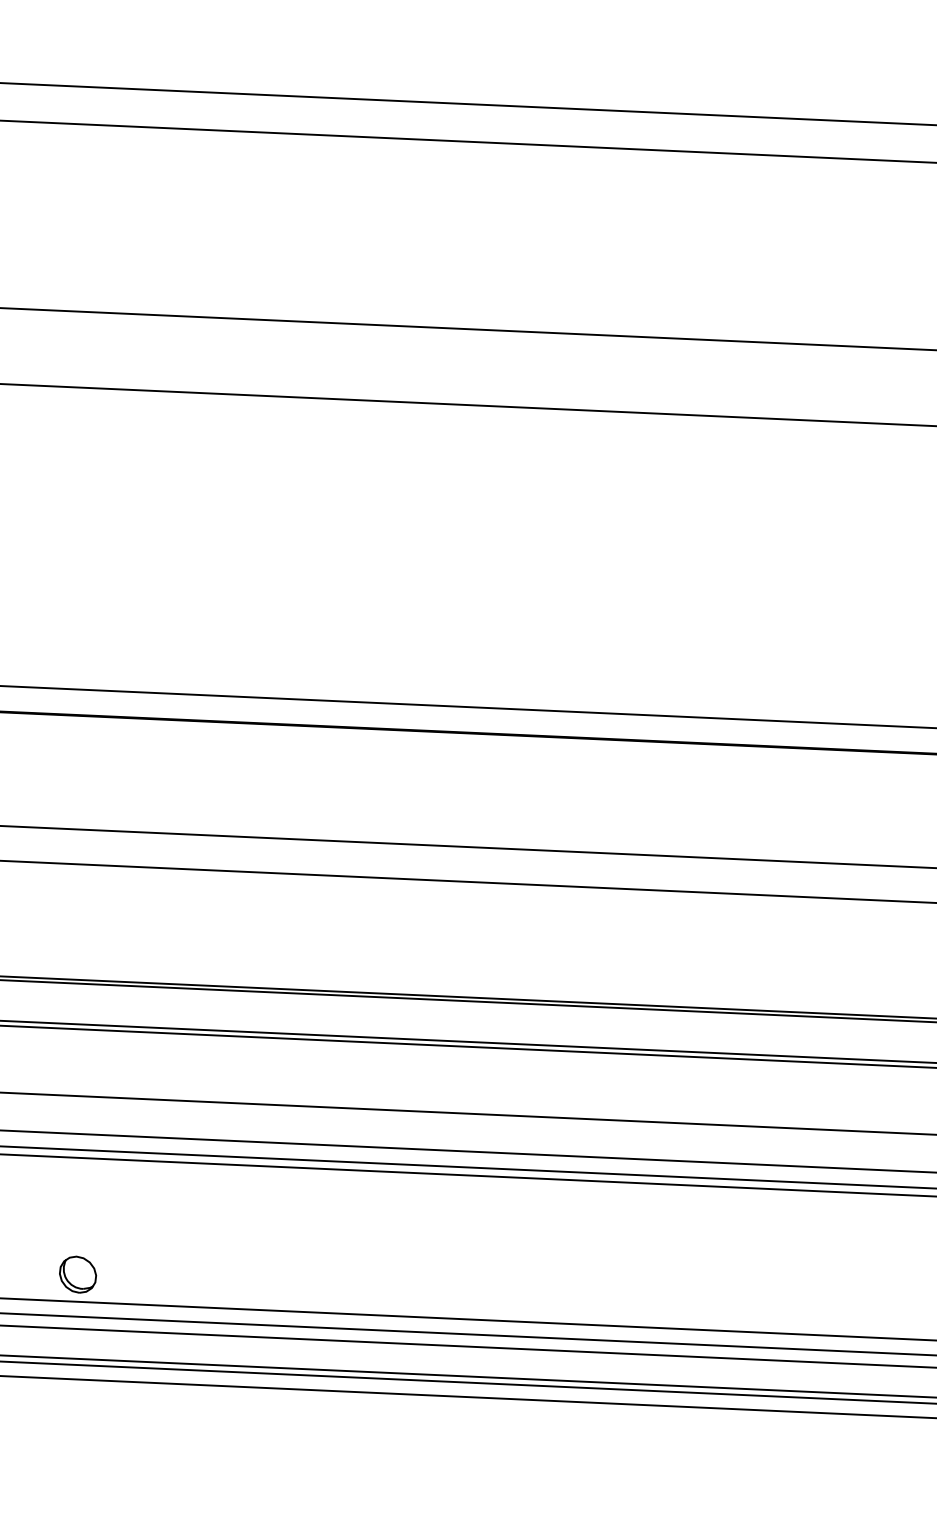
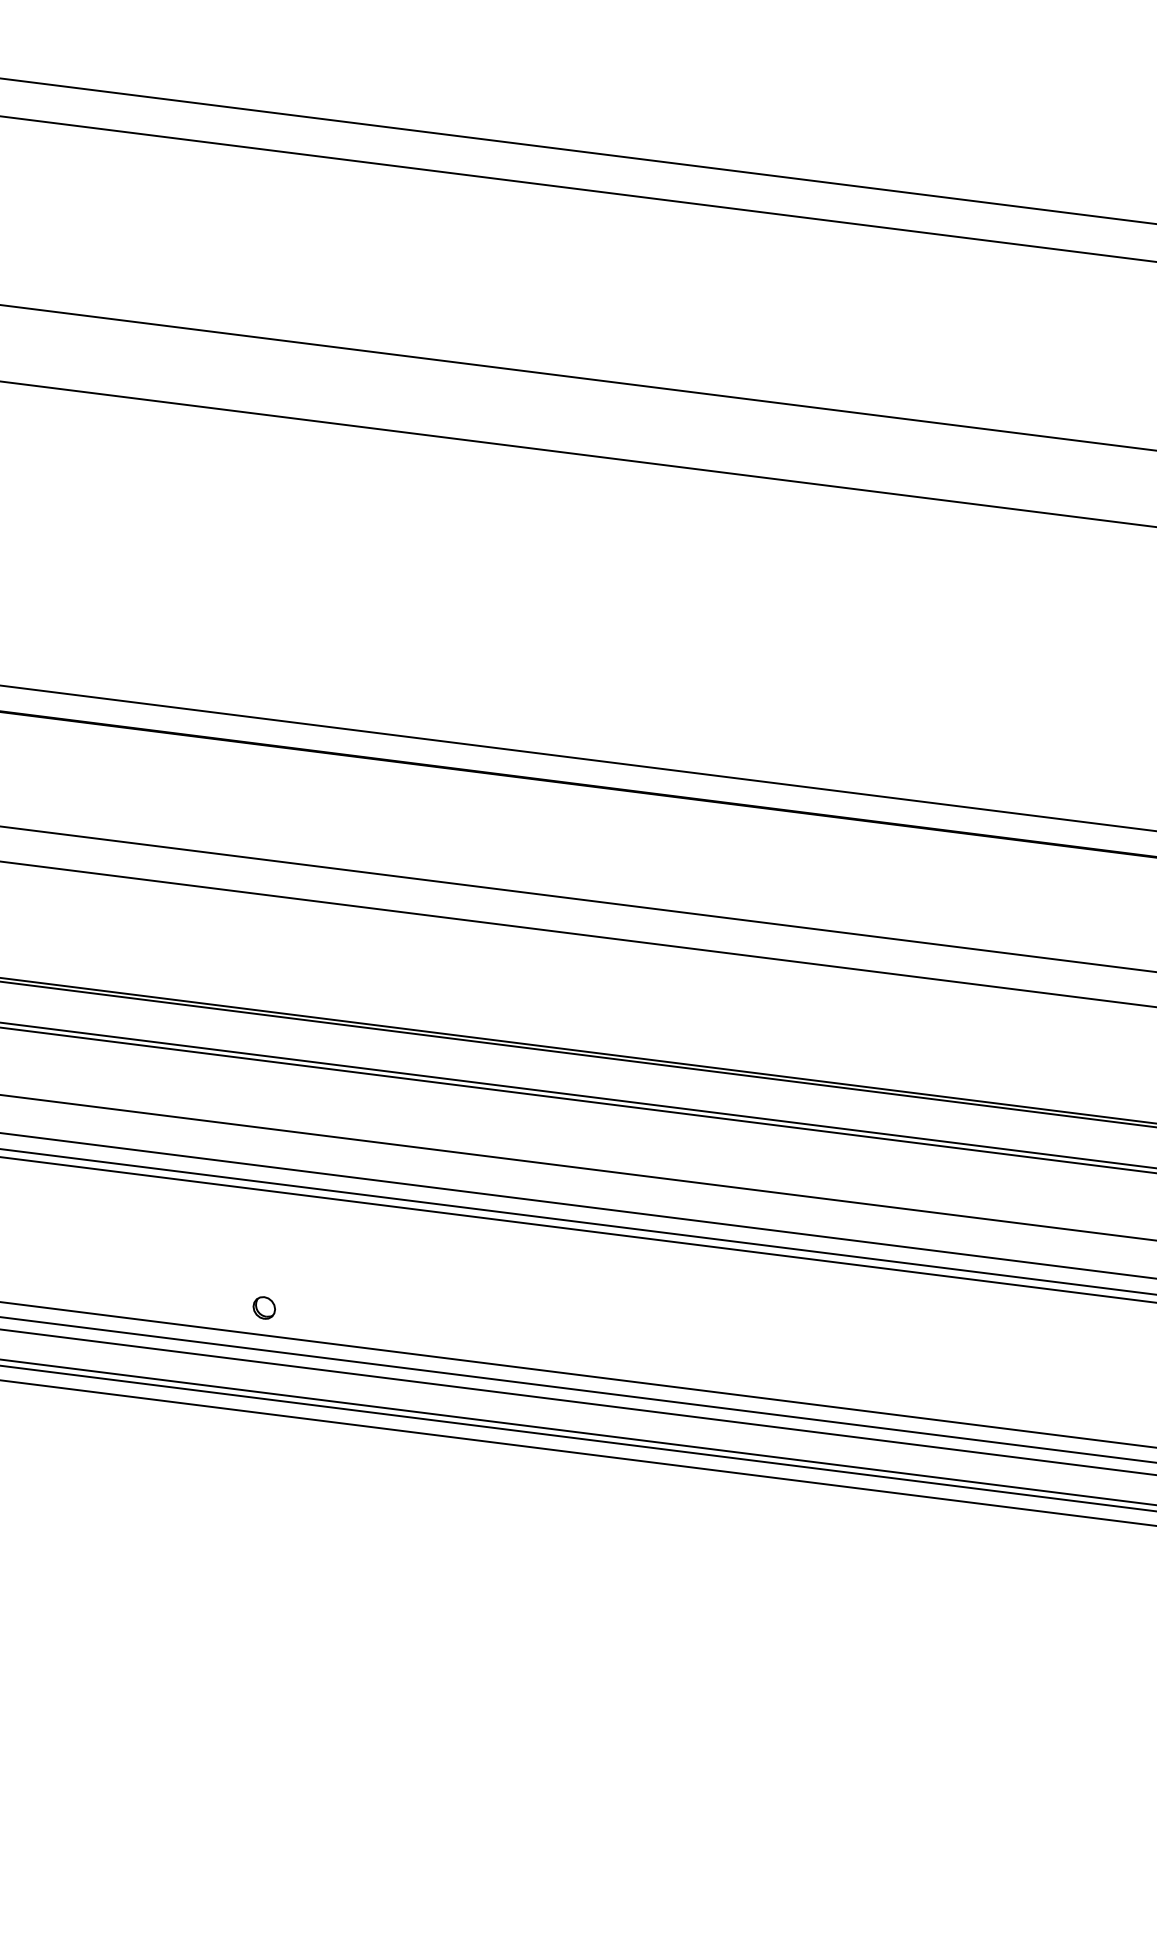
part: (78, 1274) -> (264, 1307), size x0.6

